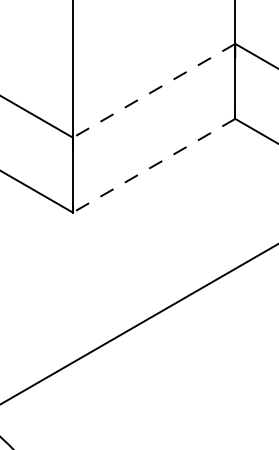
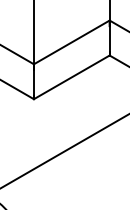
line: (153, 90) -> (71, 42), dashed -> solid
line: (153, 166) -> (71, 77), dashed -> solid

